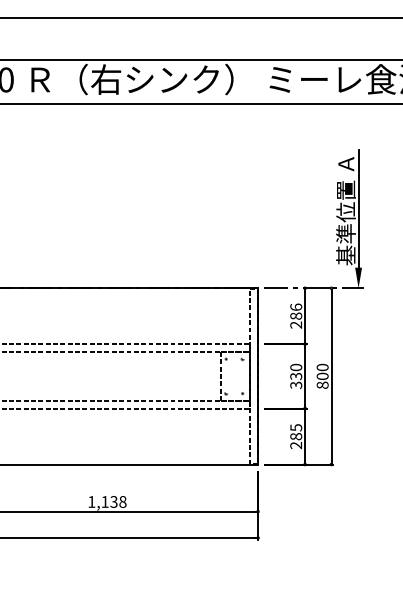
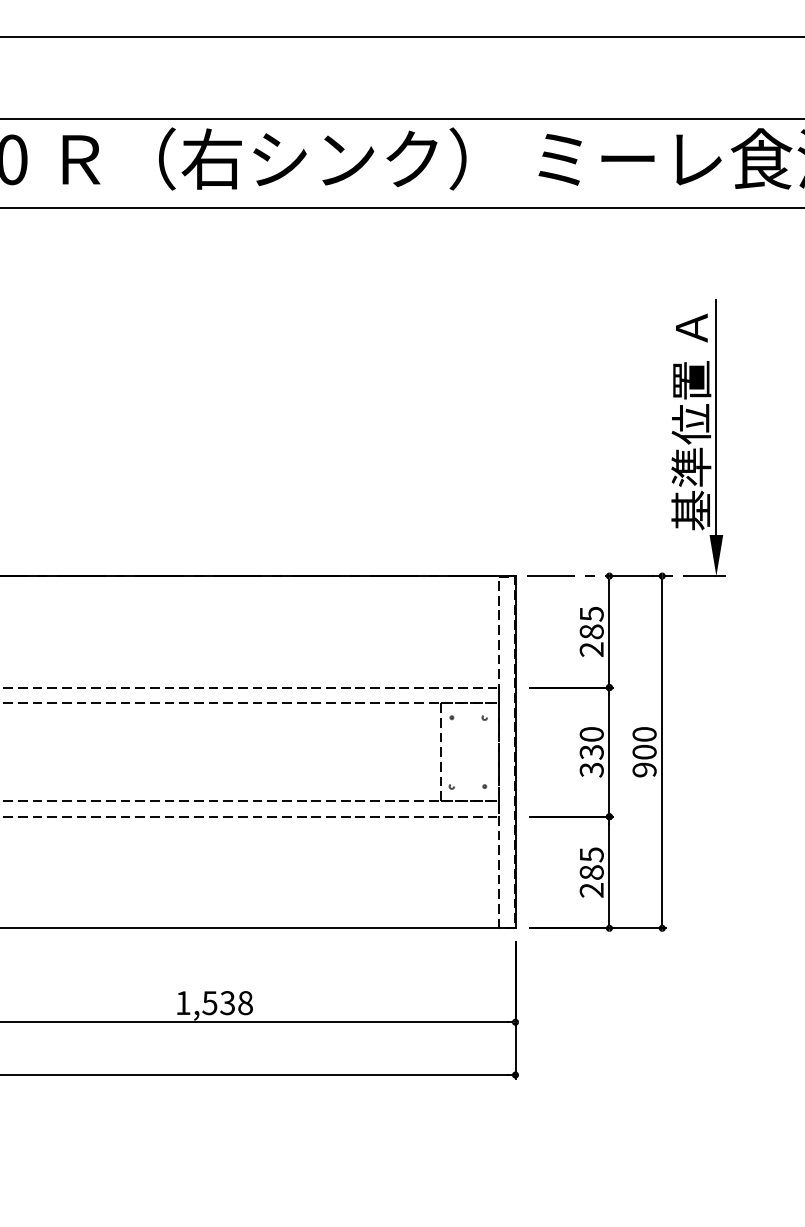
text: (296, 306) -> (592, 612), 286 -> 285
text: (322, 384) -> (644, 768), 800 -> 900
text: (104, 501) -> (208, 1002), 1,138 -> 1,538

